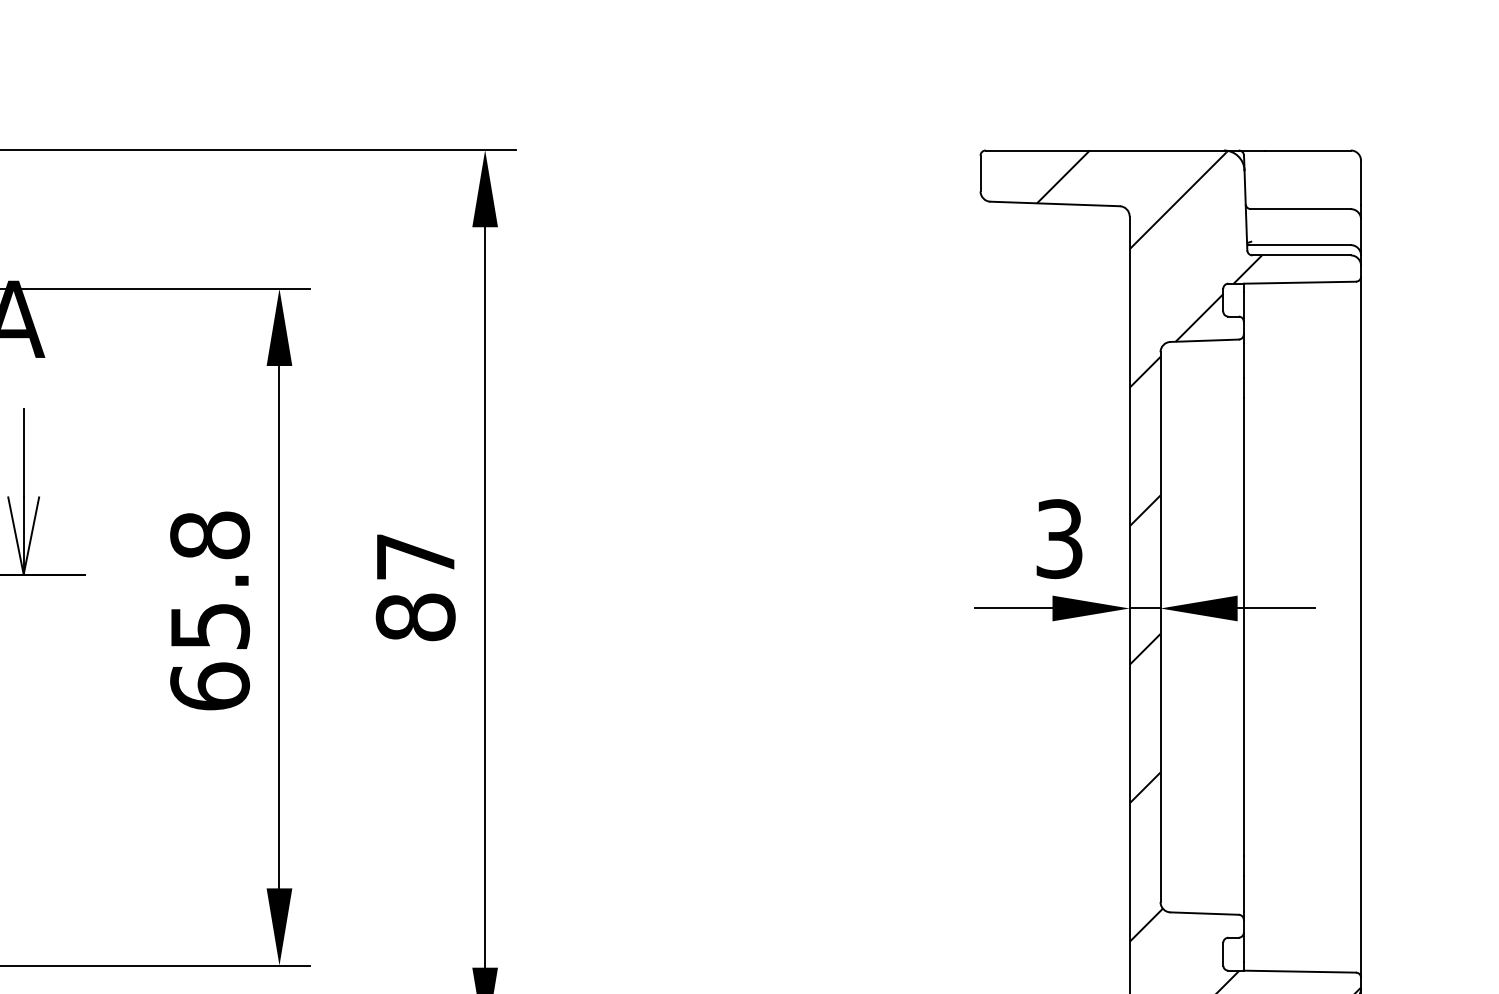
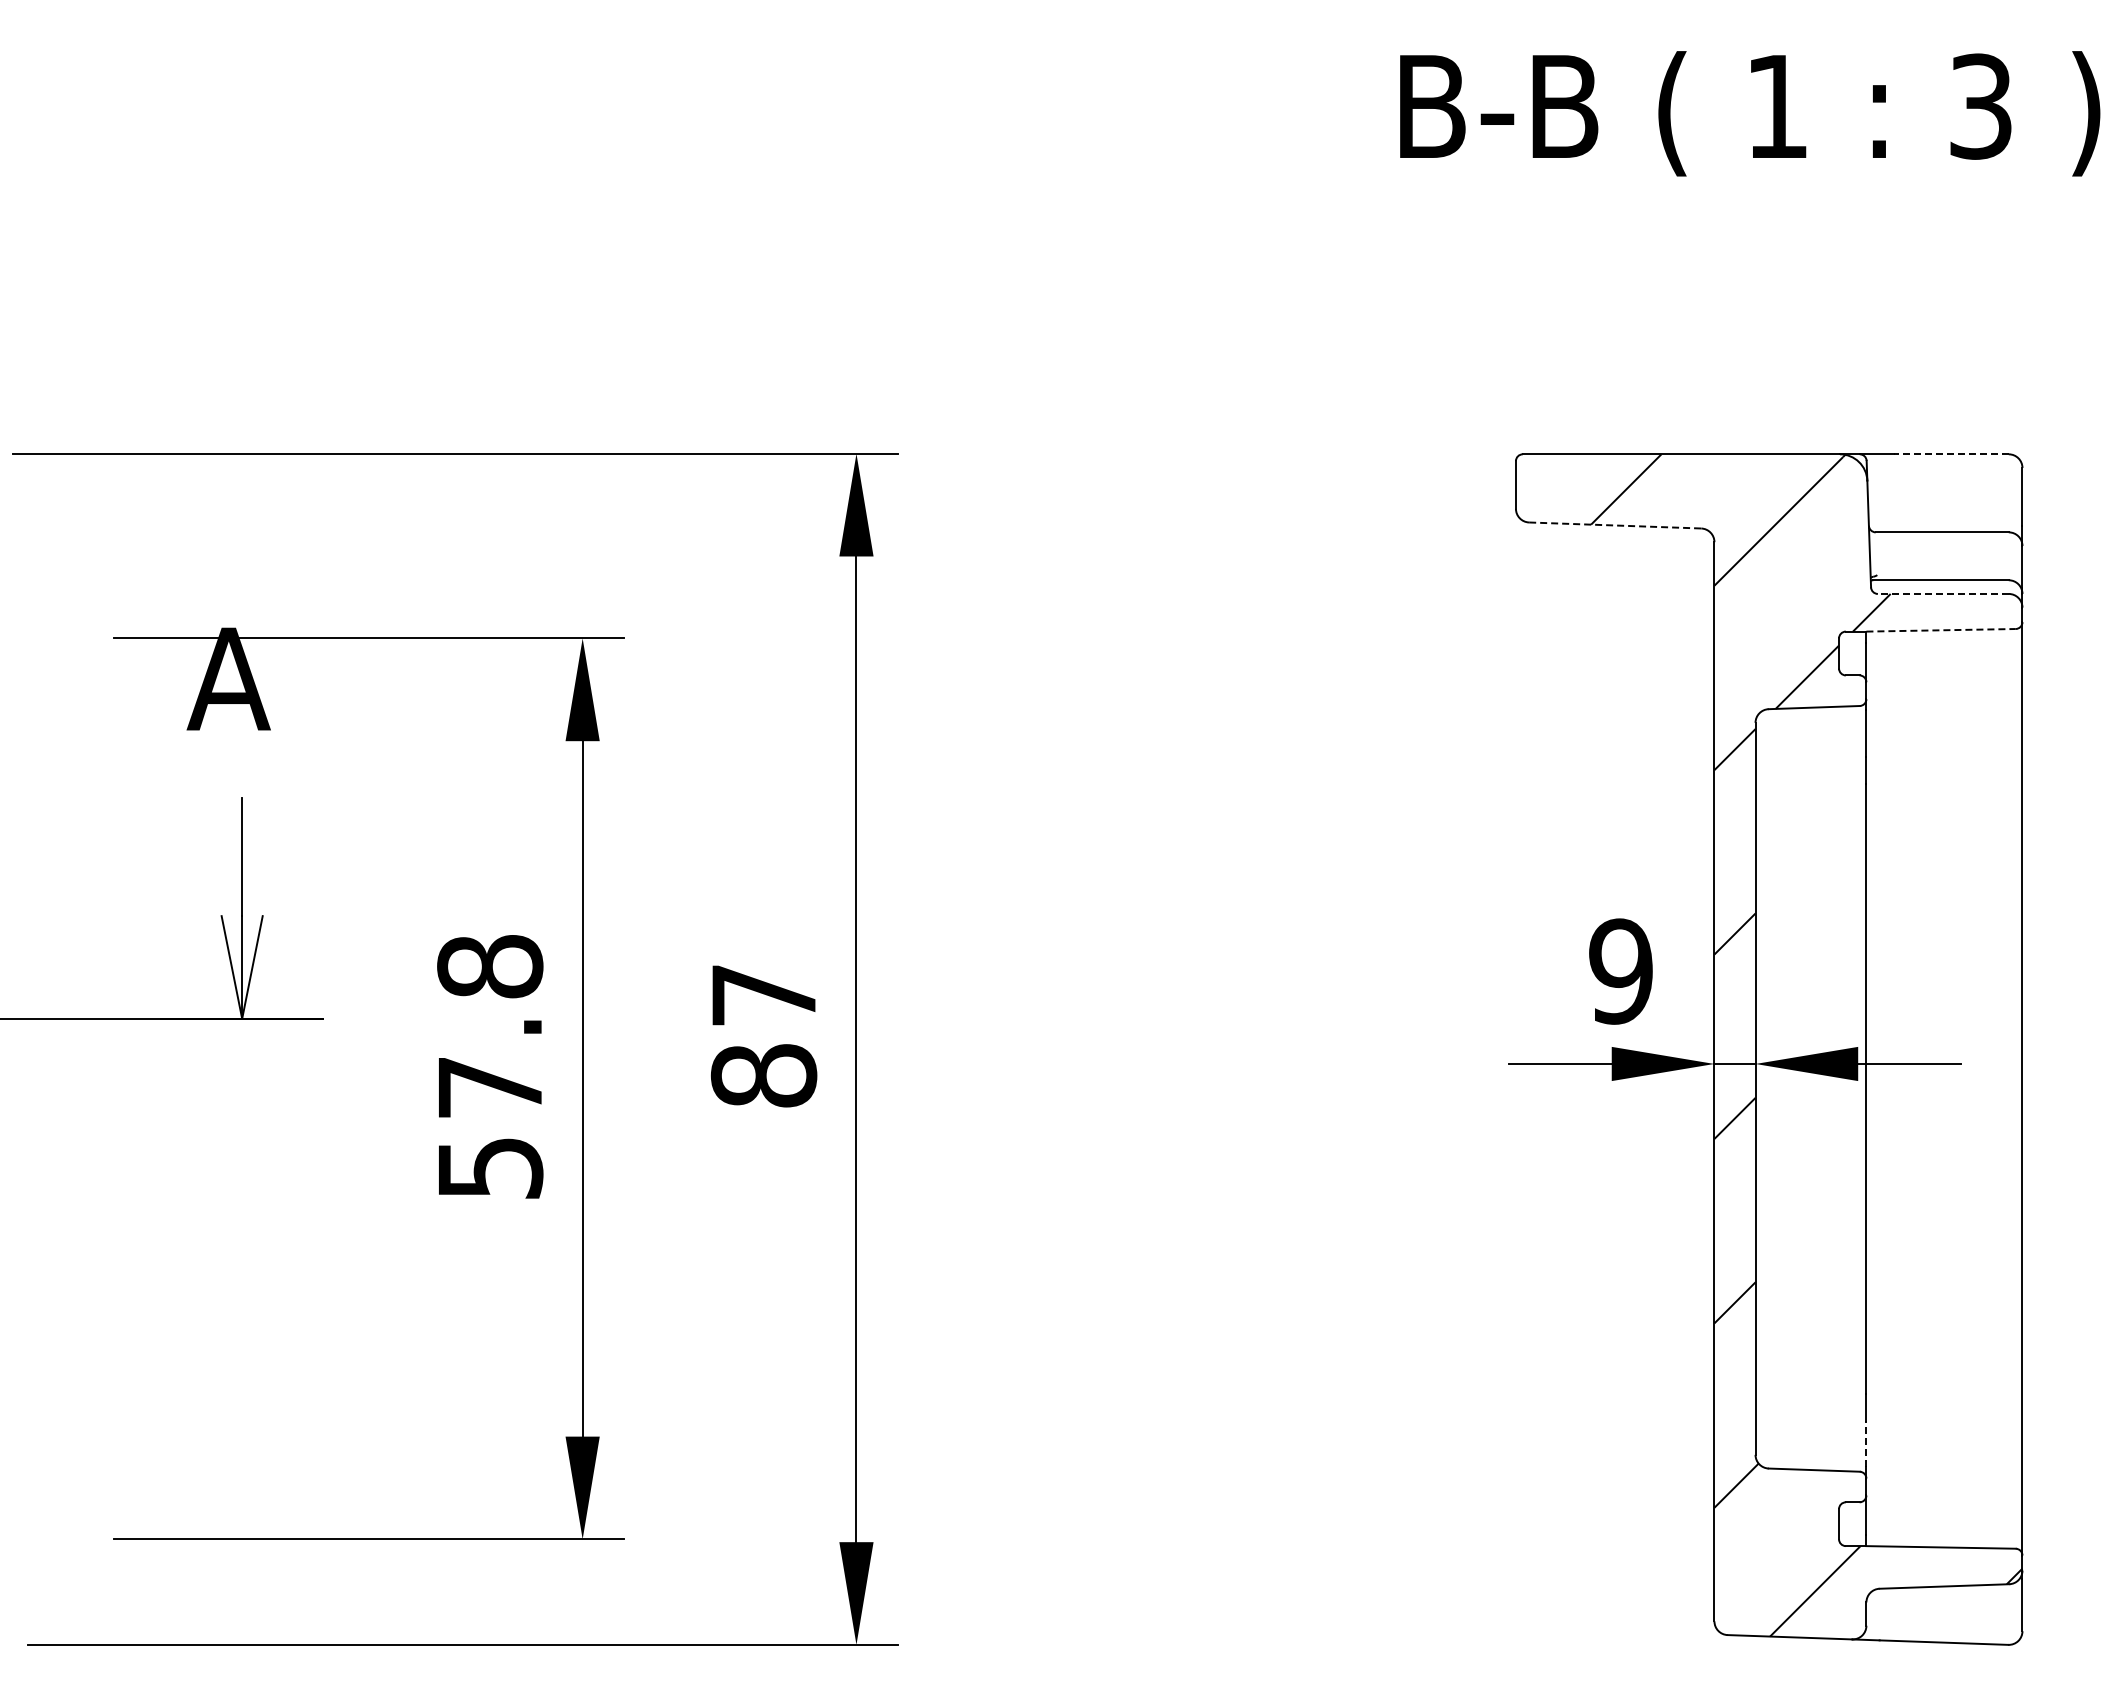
line: (1306, 150) -> (1950, 454), solid -> dashed
line: (1055, 203) -> (1615, 525), solid -> dashed
line: (1300, 255) -> (1942, 593), solid -> dashed
line: (1300, 282) -> (1941, 630), solid -> dashed
text: (1059, 539) -> (1620, 971), 3 -> 9
text: (210, 656) -> (490, 1128), 65.8 -> 57.8
line: (1243, 893) -> (1866, 1443), solid -> dashed

